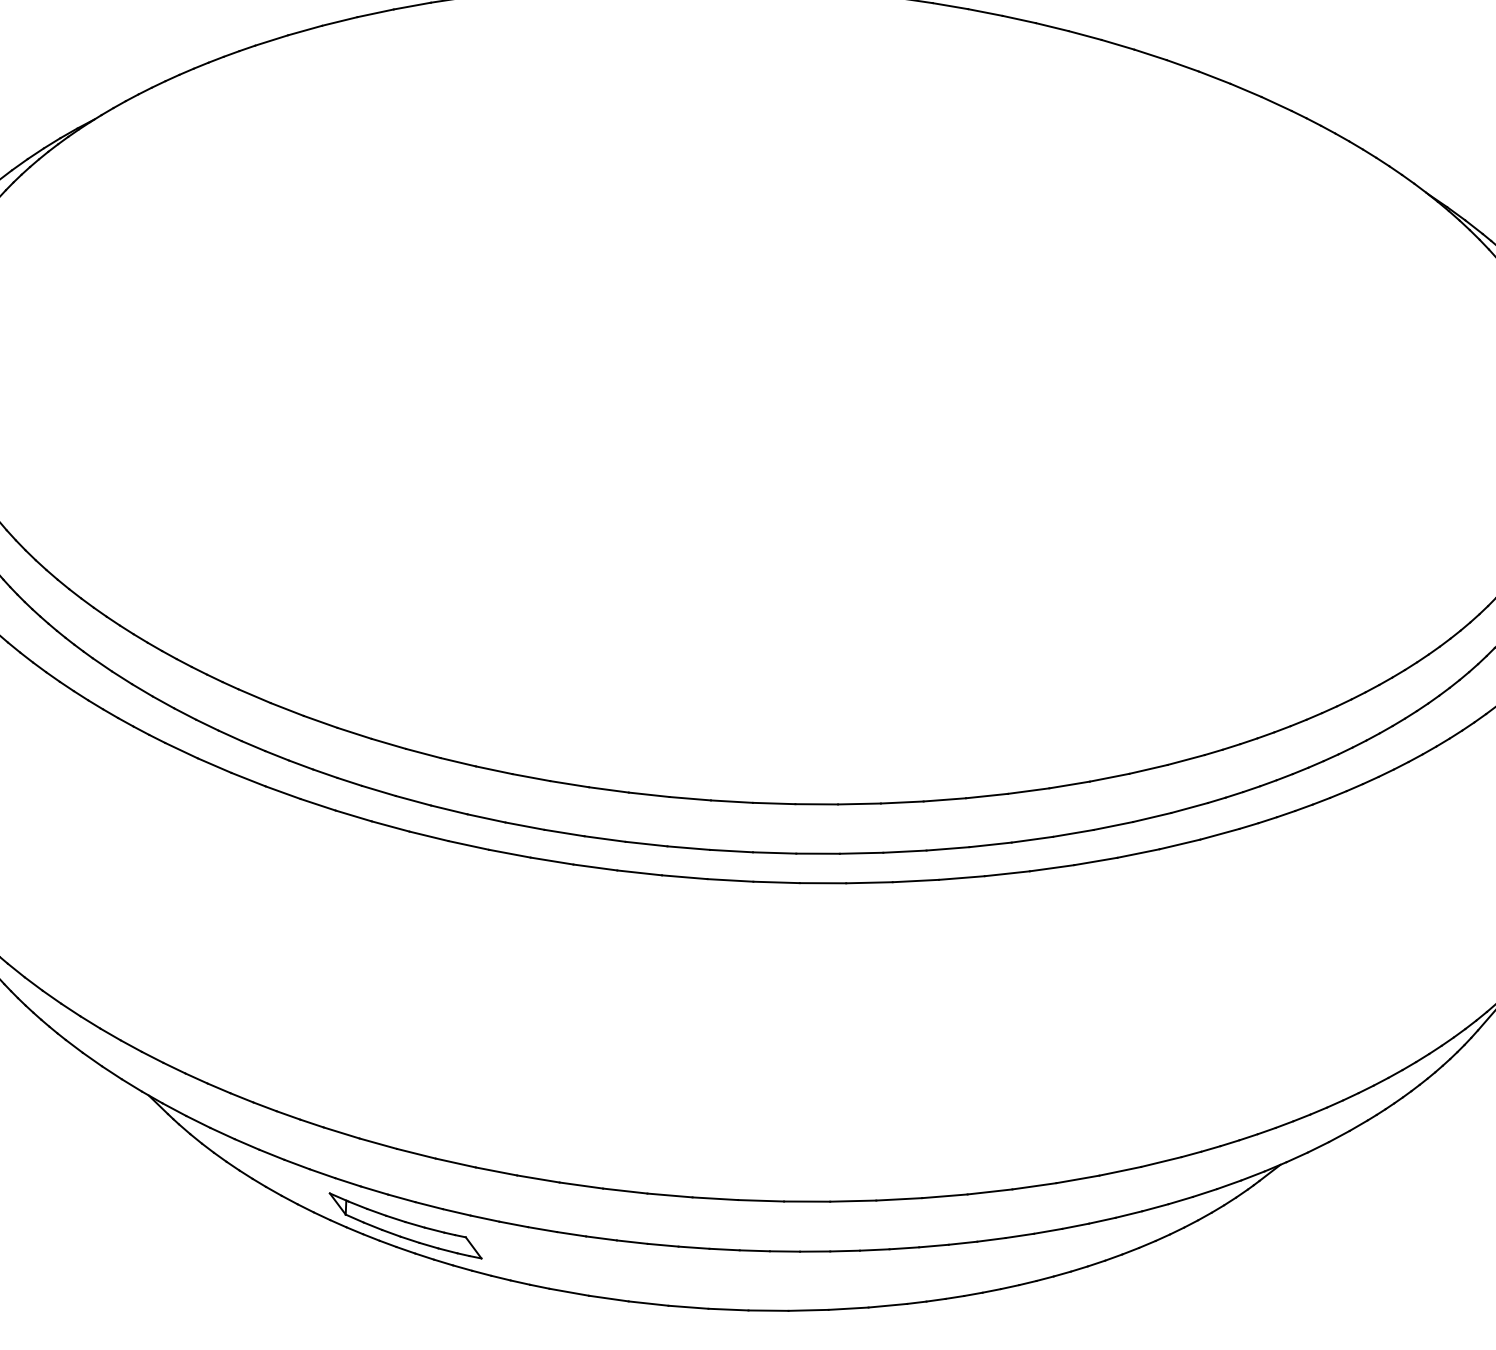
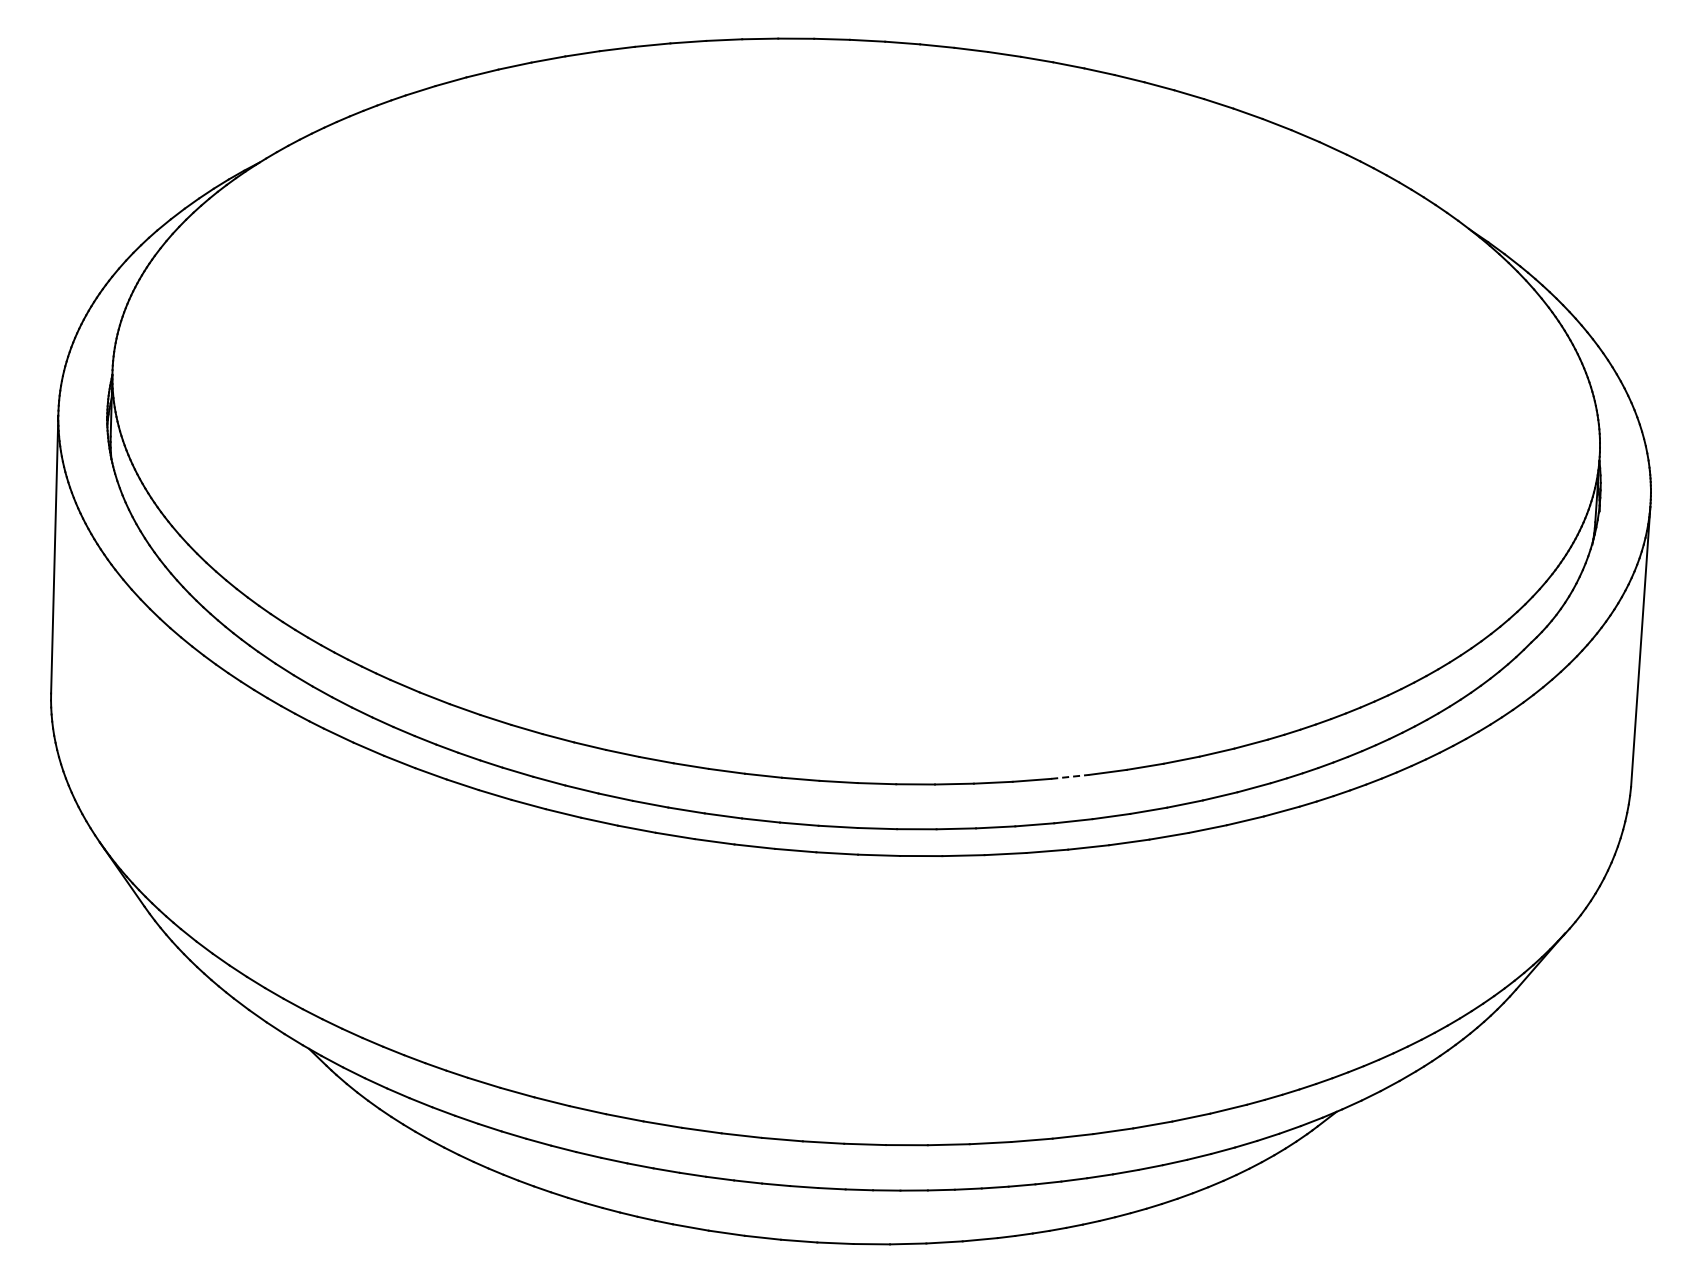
line: (987, 795) -> (1070, 776), solid -> dashed
part: (405, 1225) -> (542, 1166), removed

